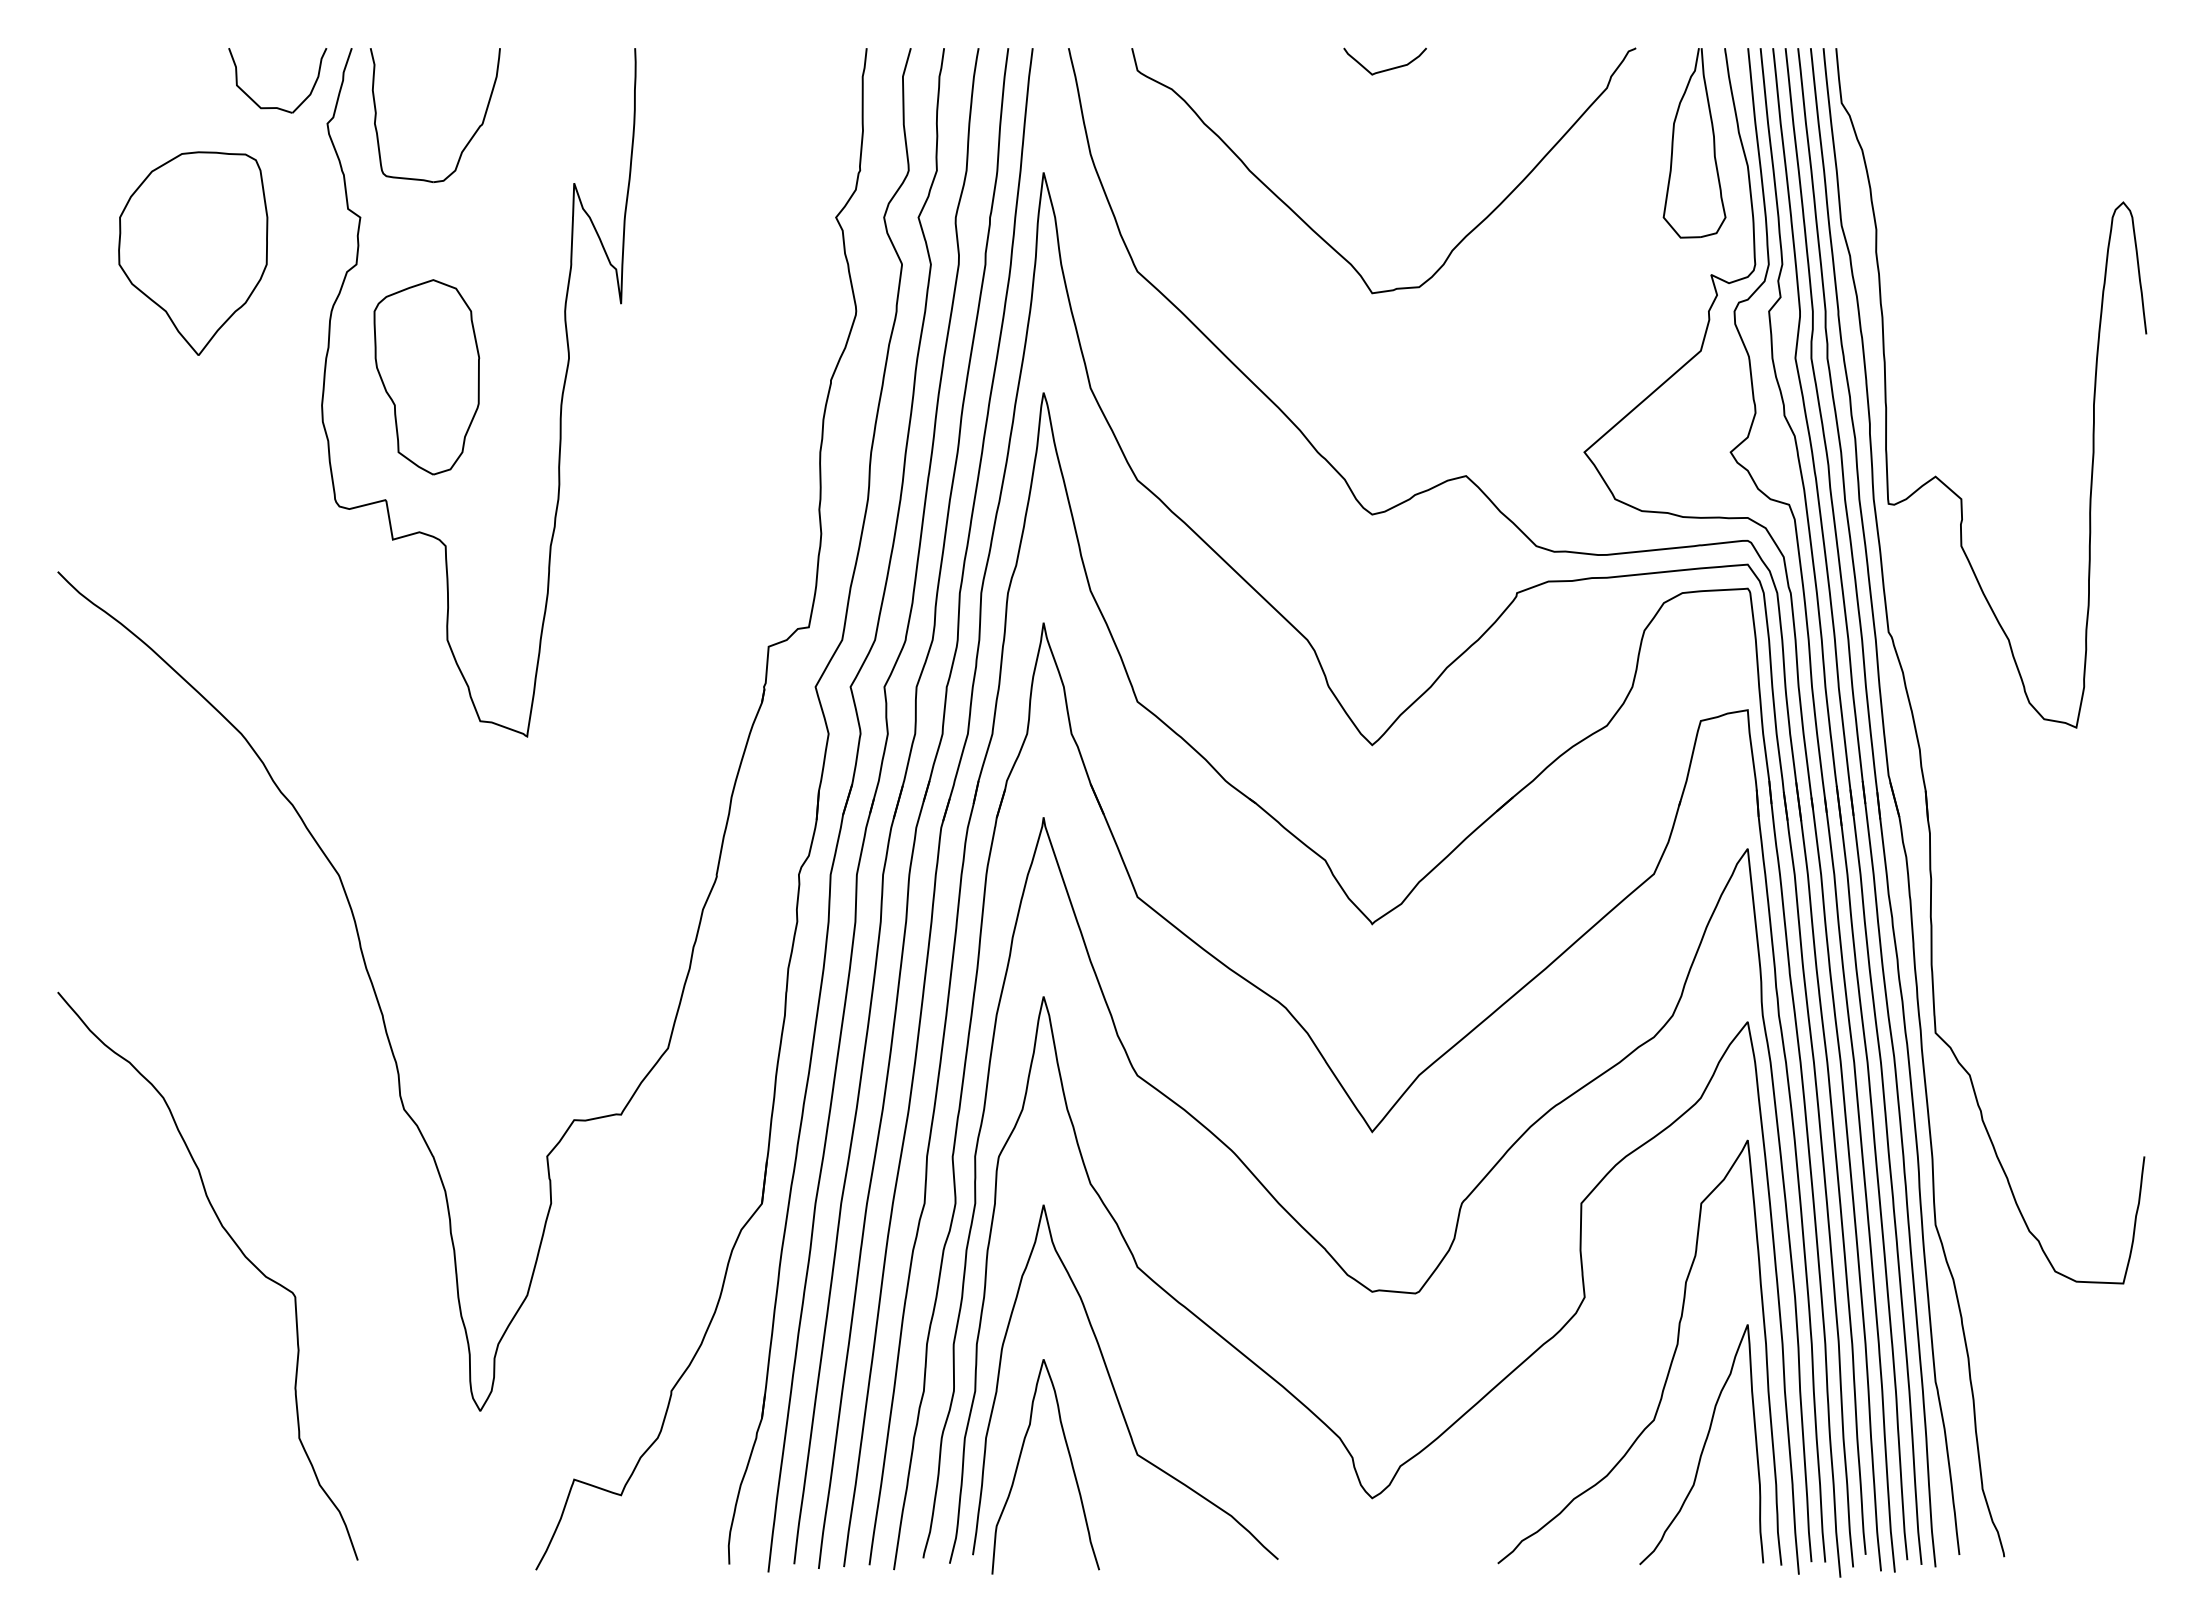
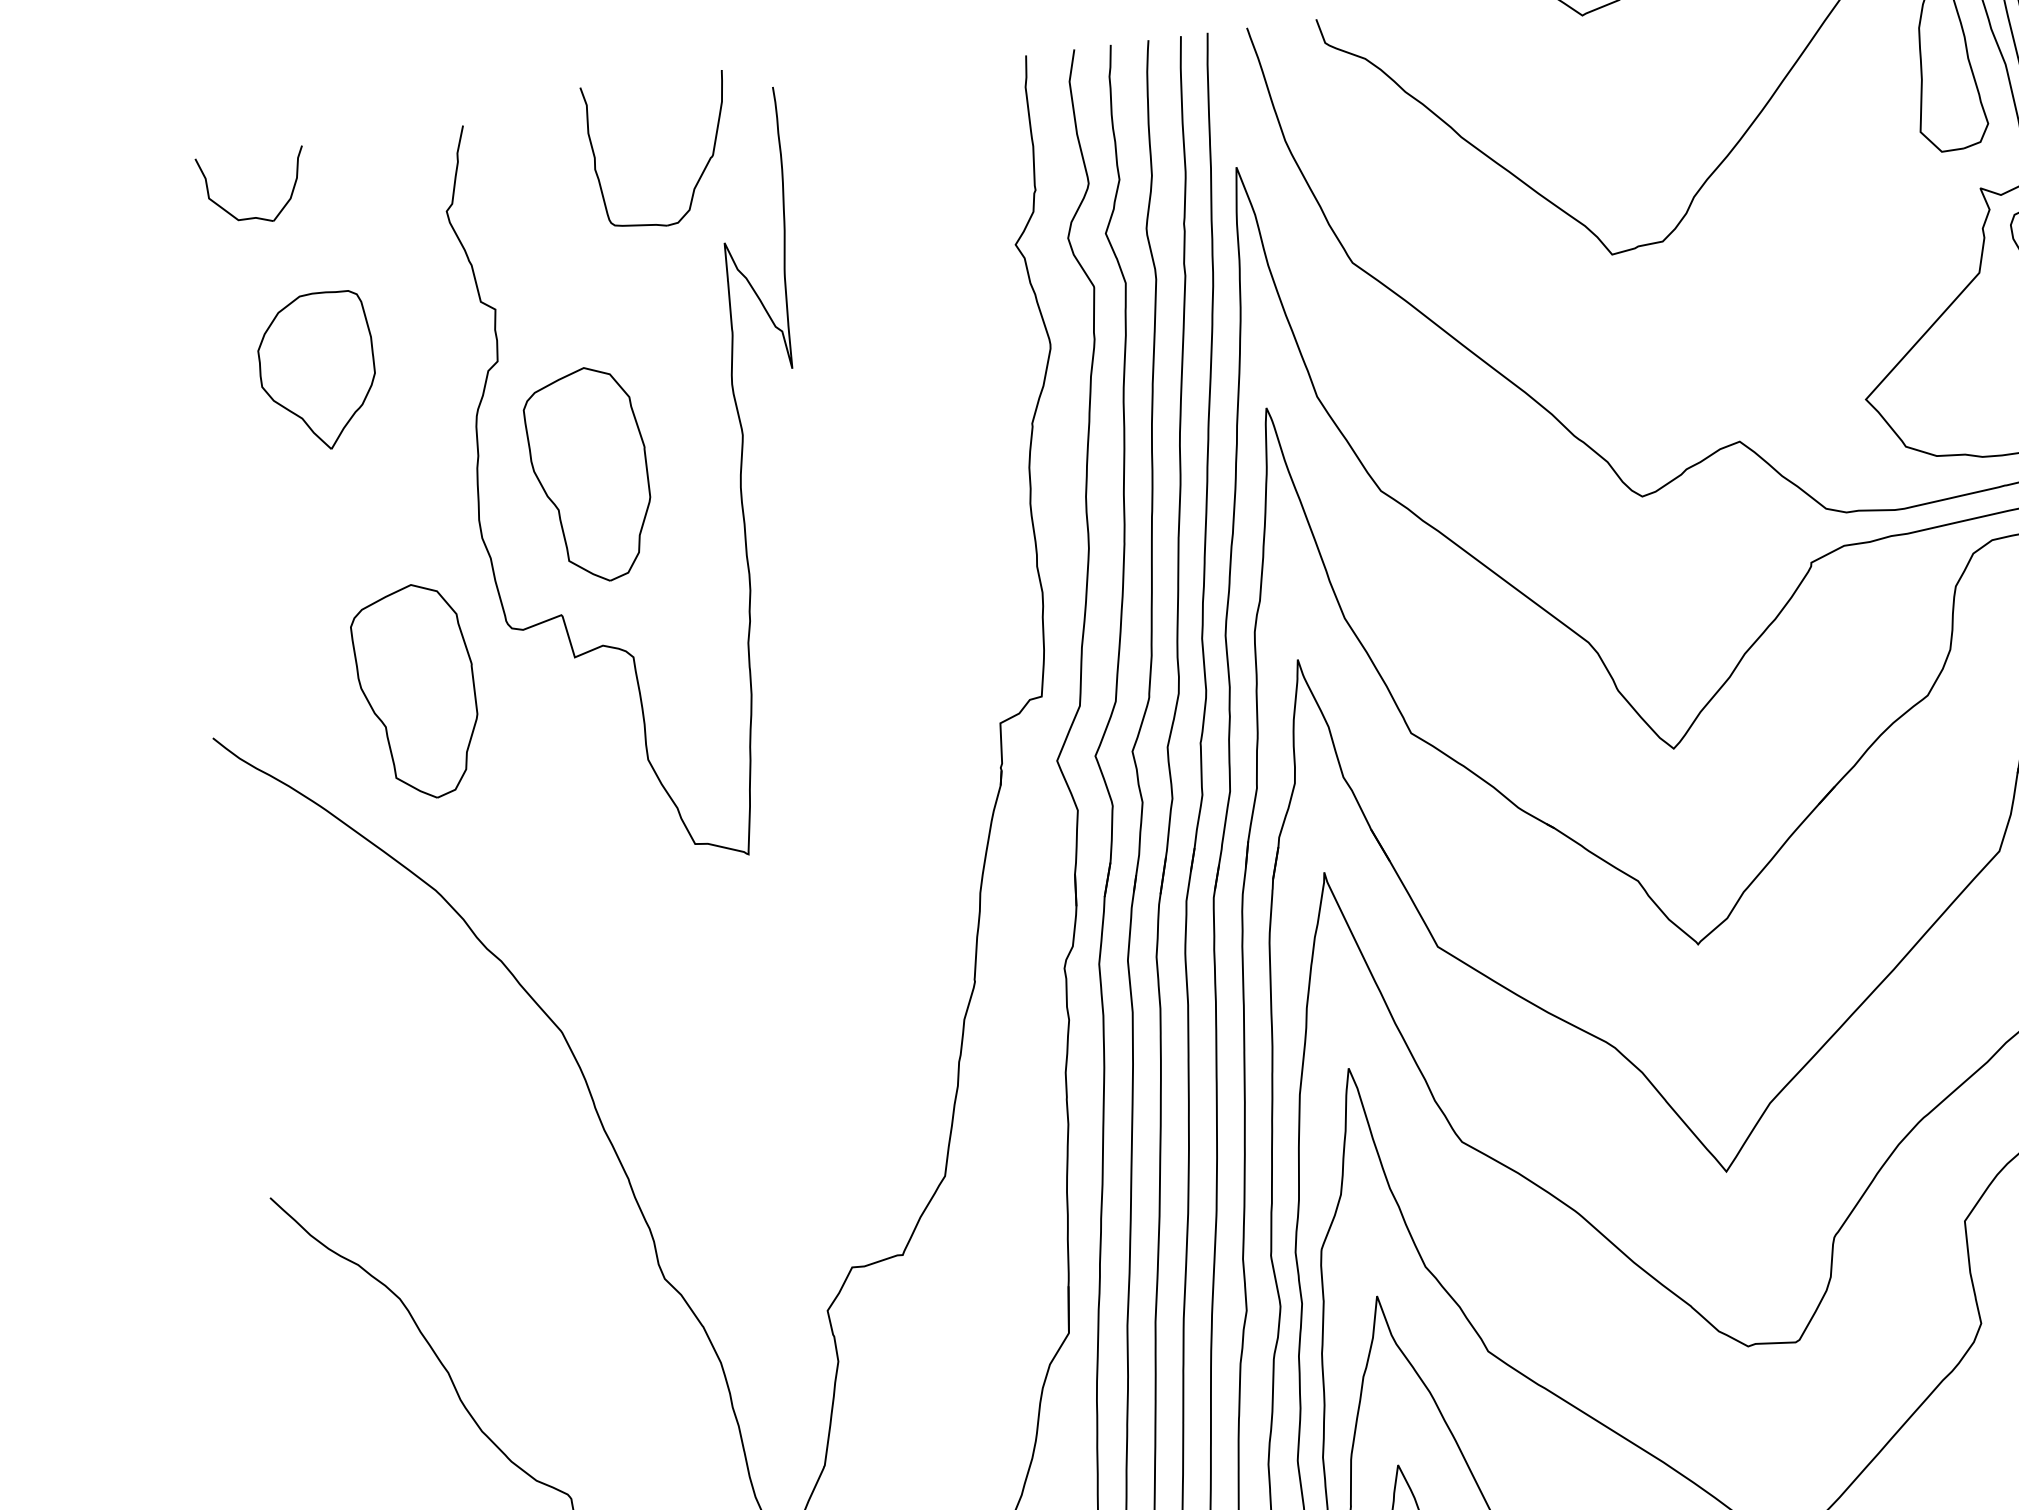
part: (277, 107) -> (256, 217), moved
part: (469, 139) -> (700, 174), moved
part: (193, 253) -> (317, 371), size x0.7
part: (246, 553) -> (416, 692), added

